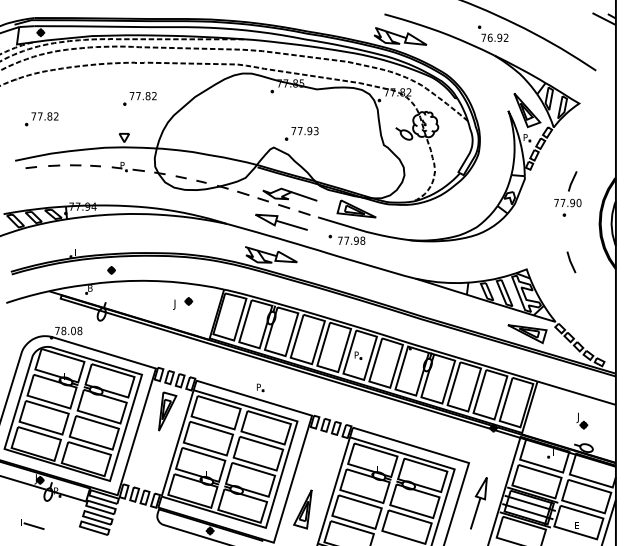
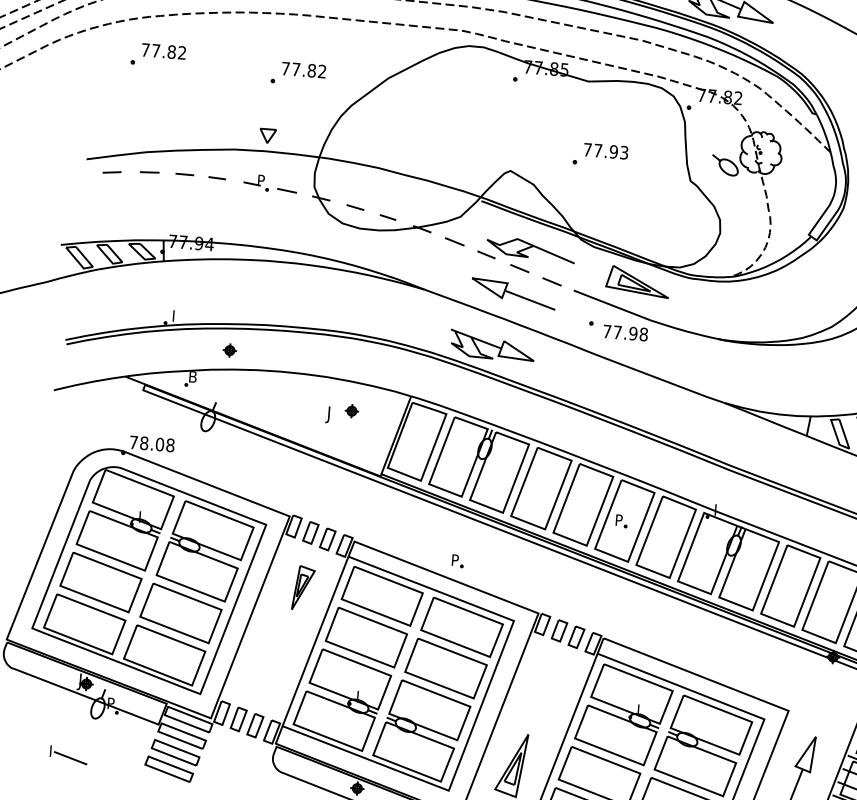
part: (41, 119) -> (157, 55), moved
part: (301, 133) -> (599, 154), moved
part: (167, 411) -> (303, 588), size x0.7

